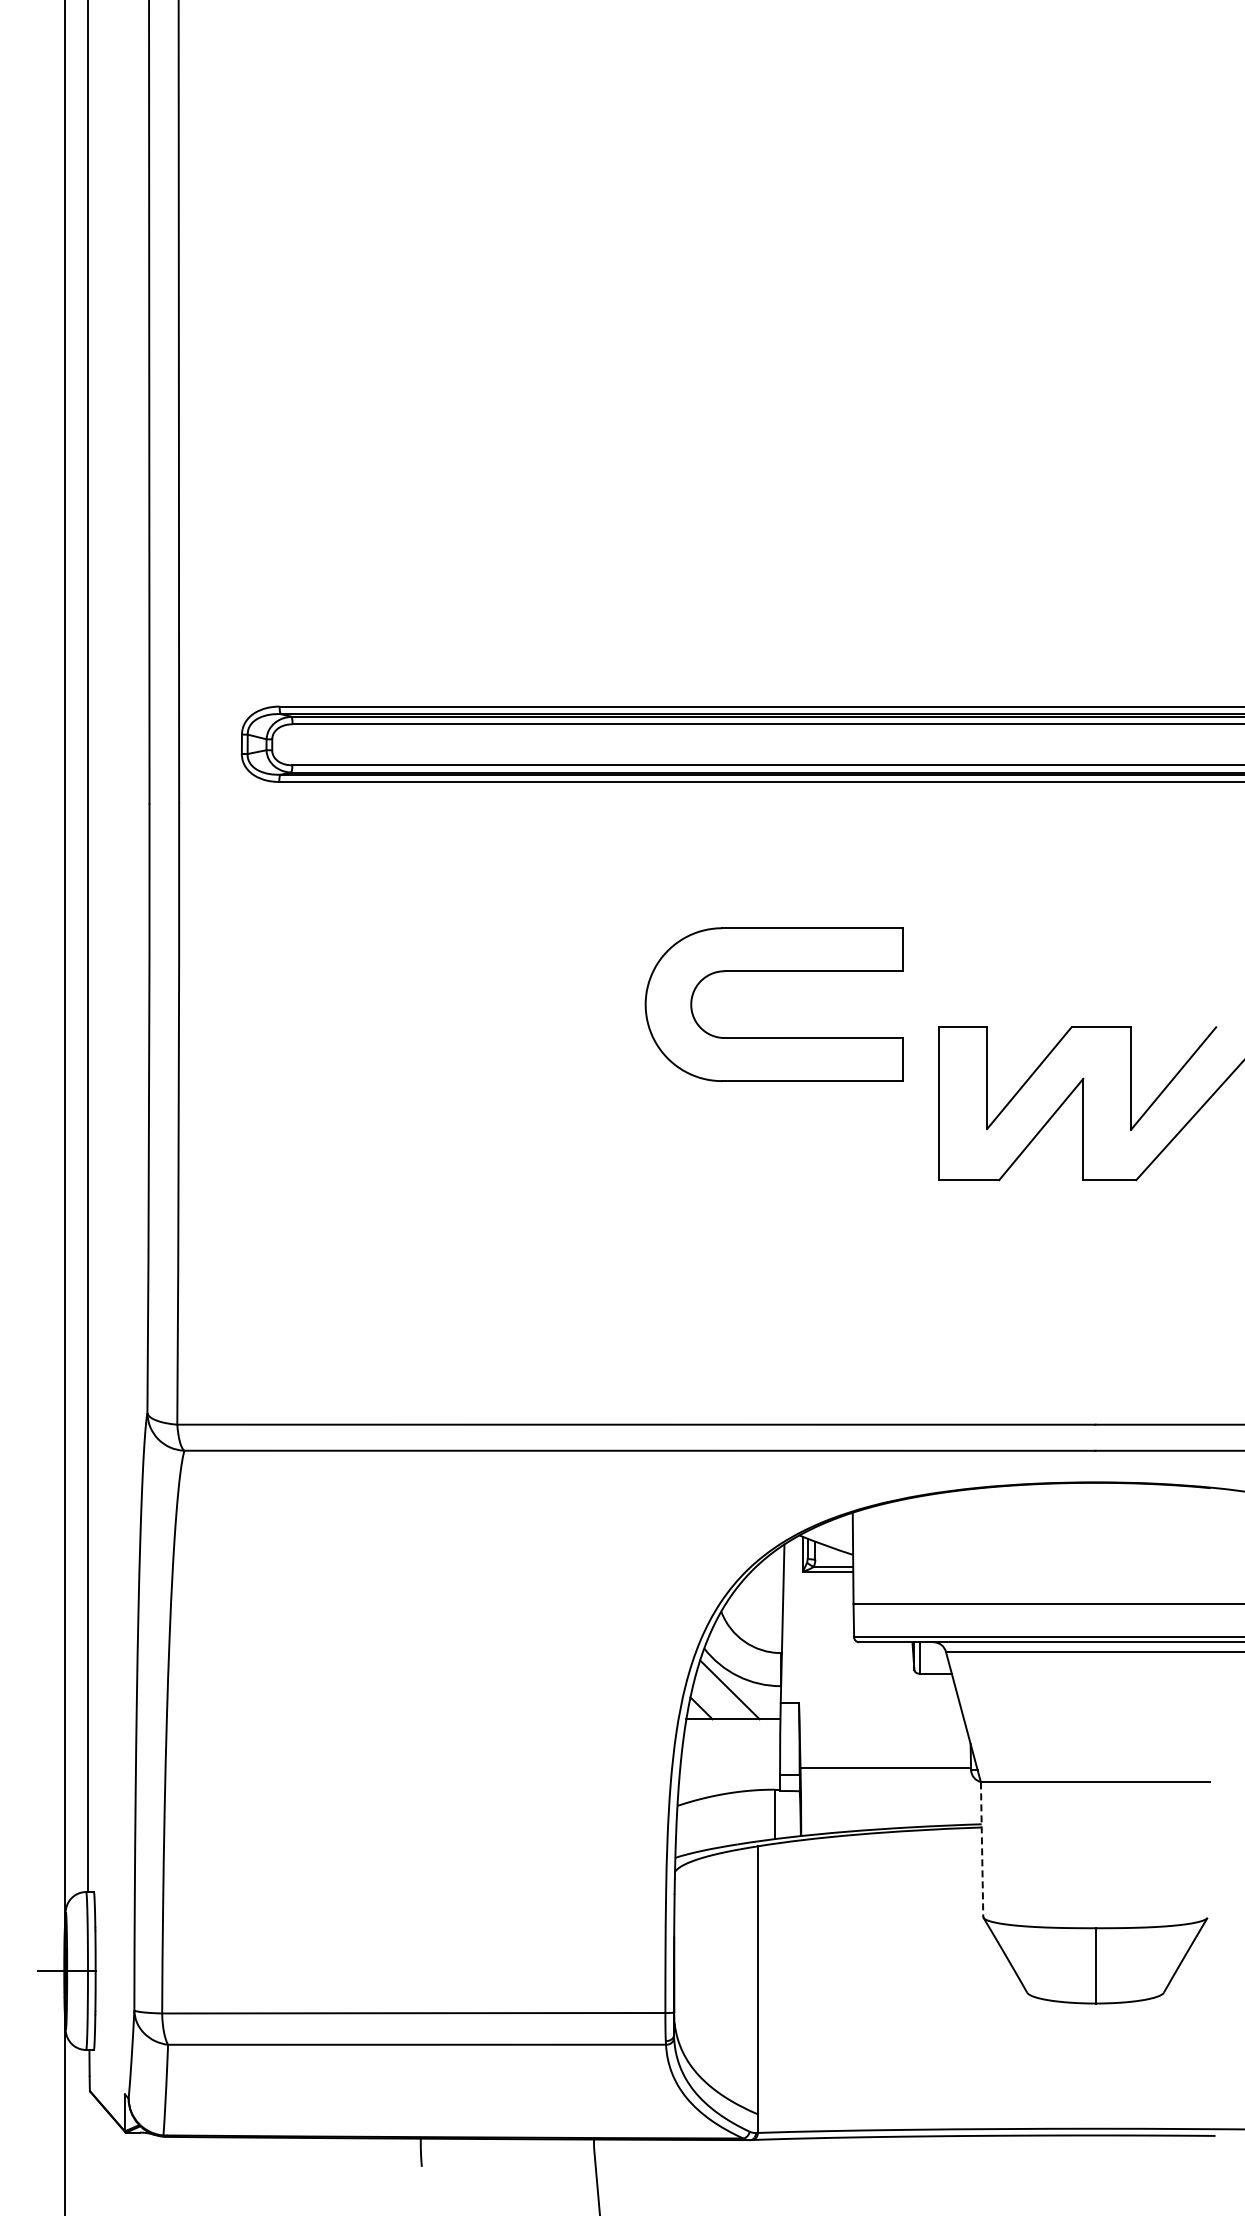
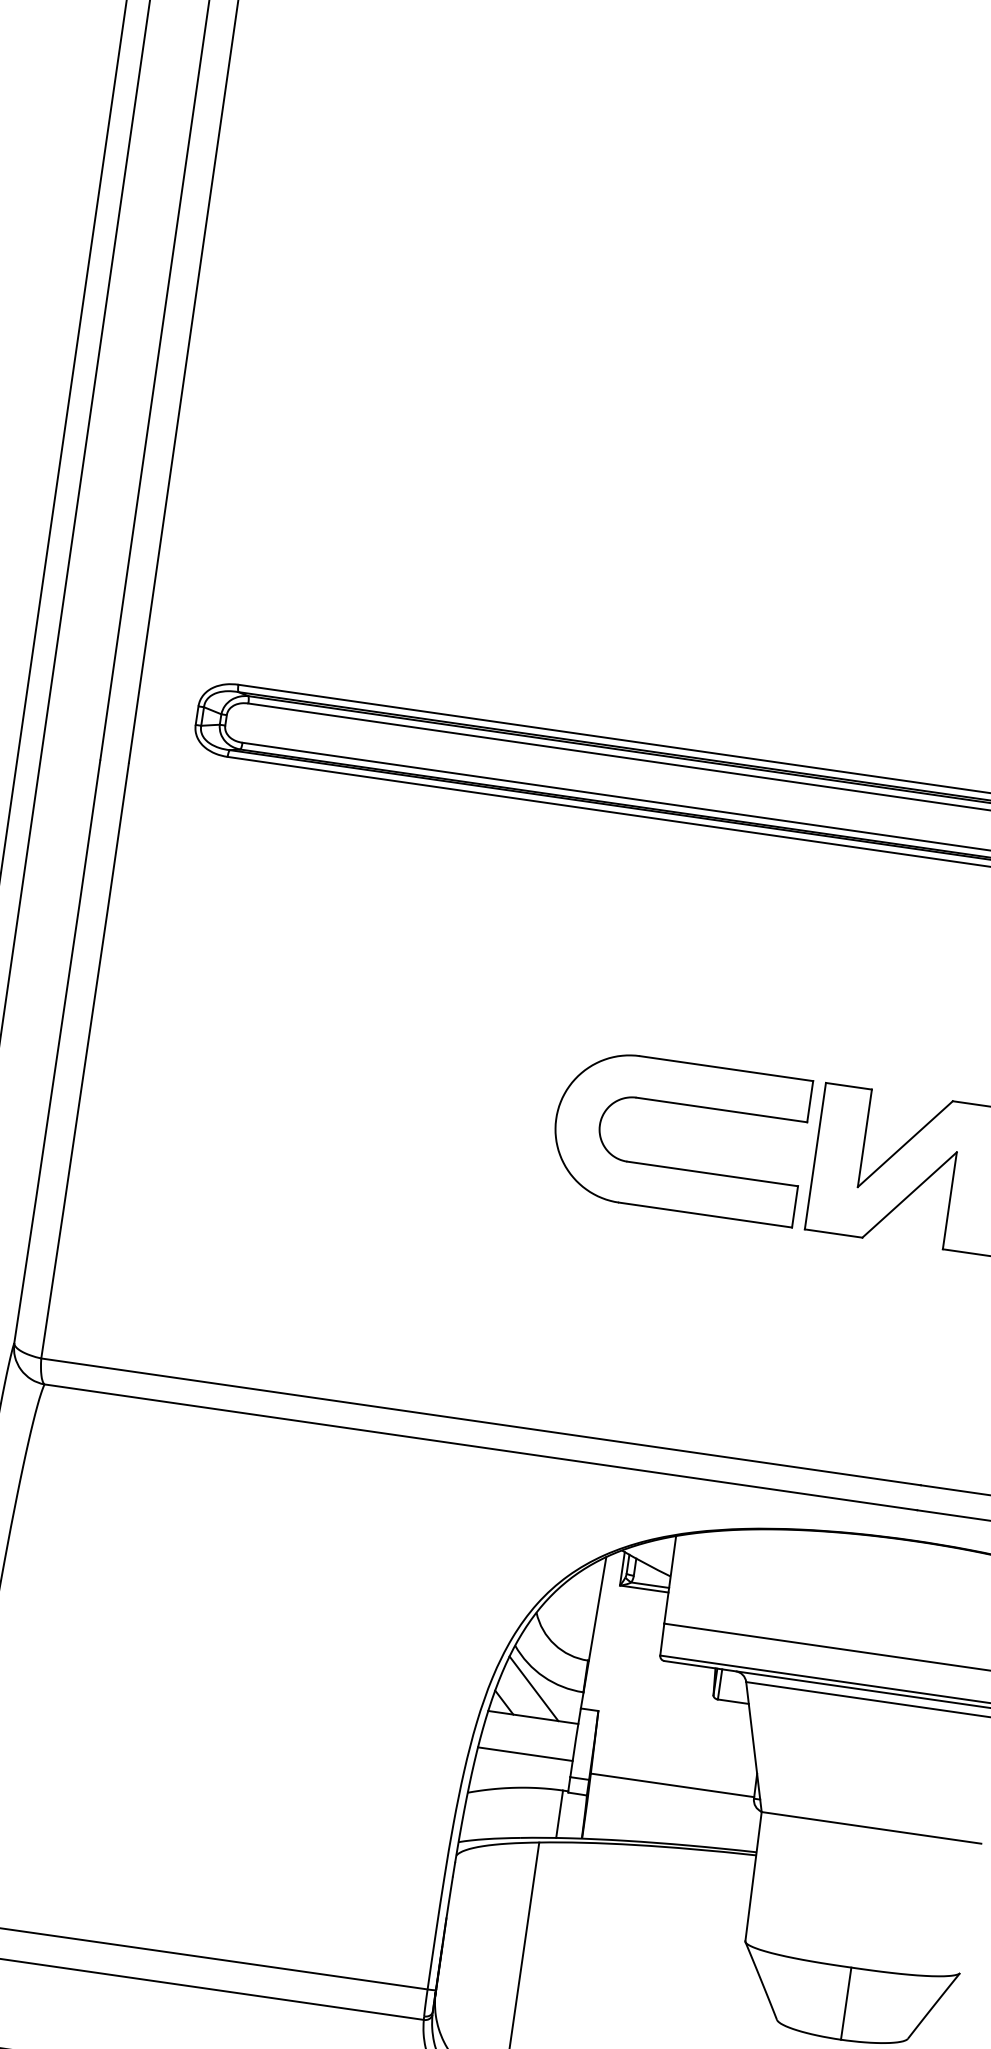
part: (773, 971) -> (683, 1104), moved
line: (730, 1758) -> (525, 1754), added
line: (982, 1850) -> (753, 1877), dashed -> solid

